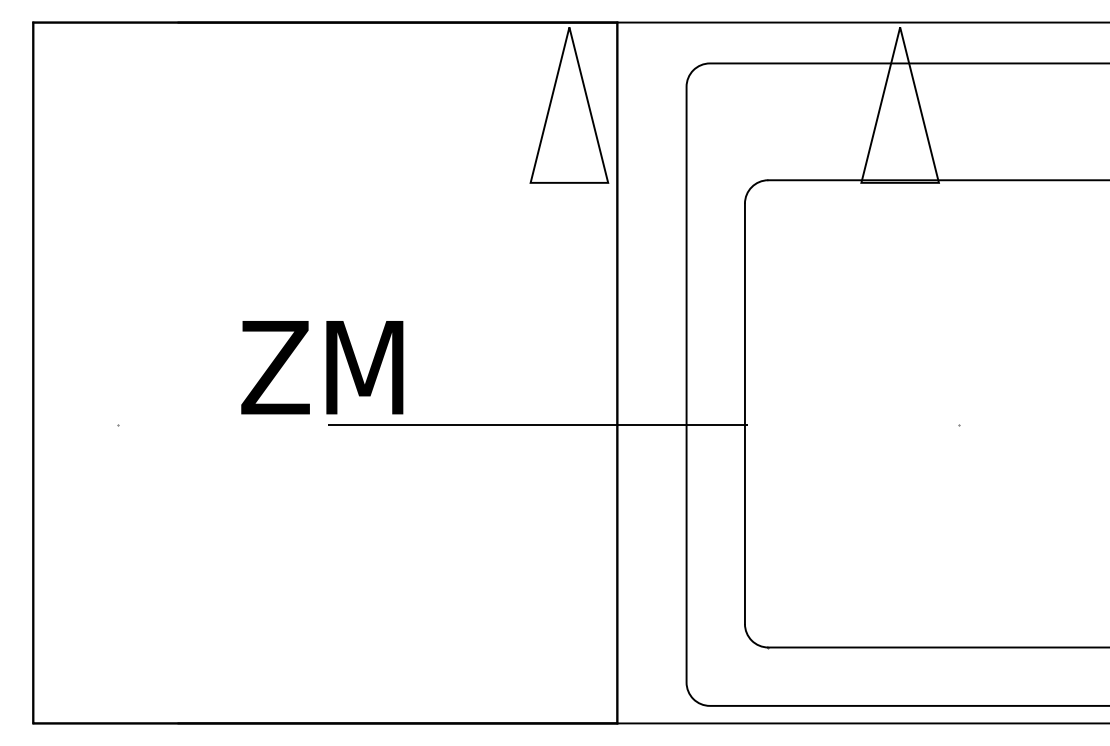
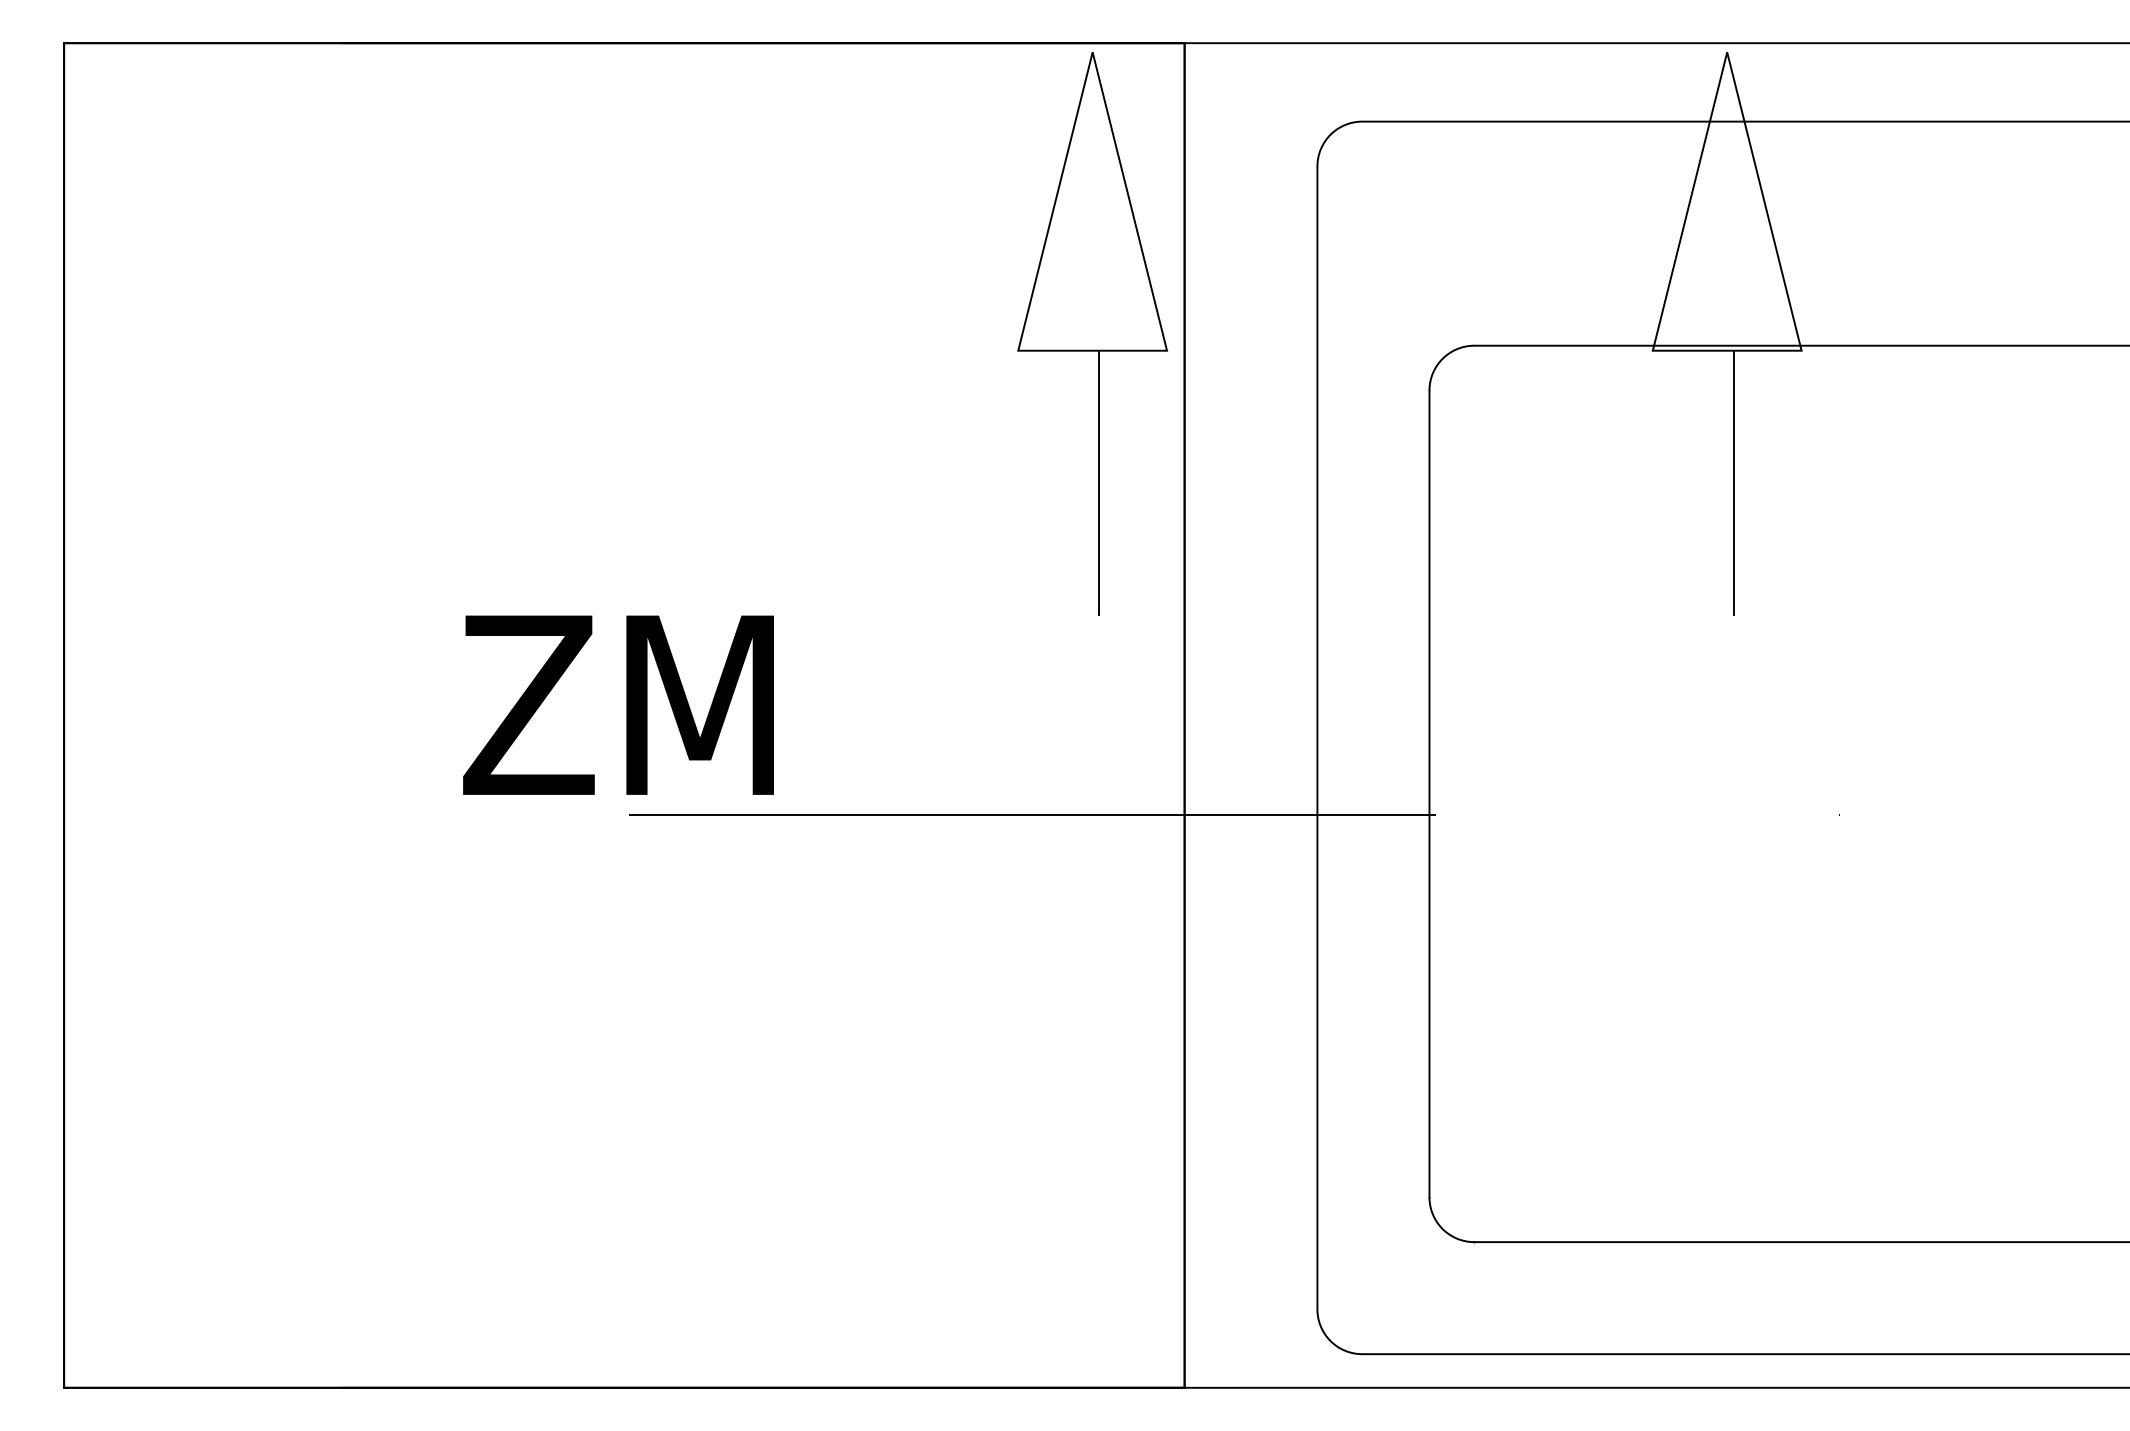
line: (572, 251) -> (1098, 482), added
line: (903, 251) -> (1733, 482), added

